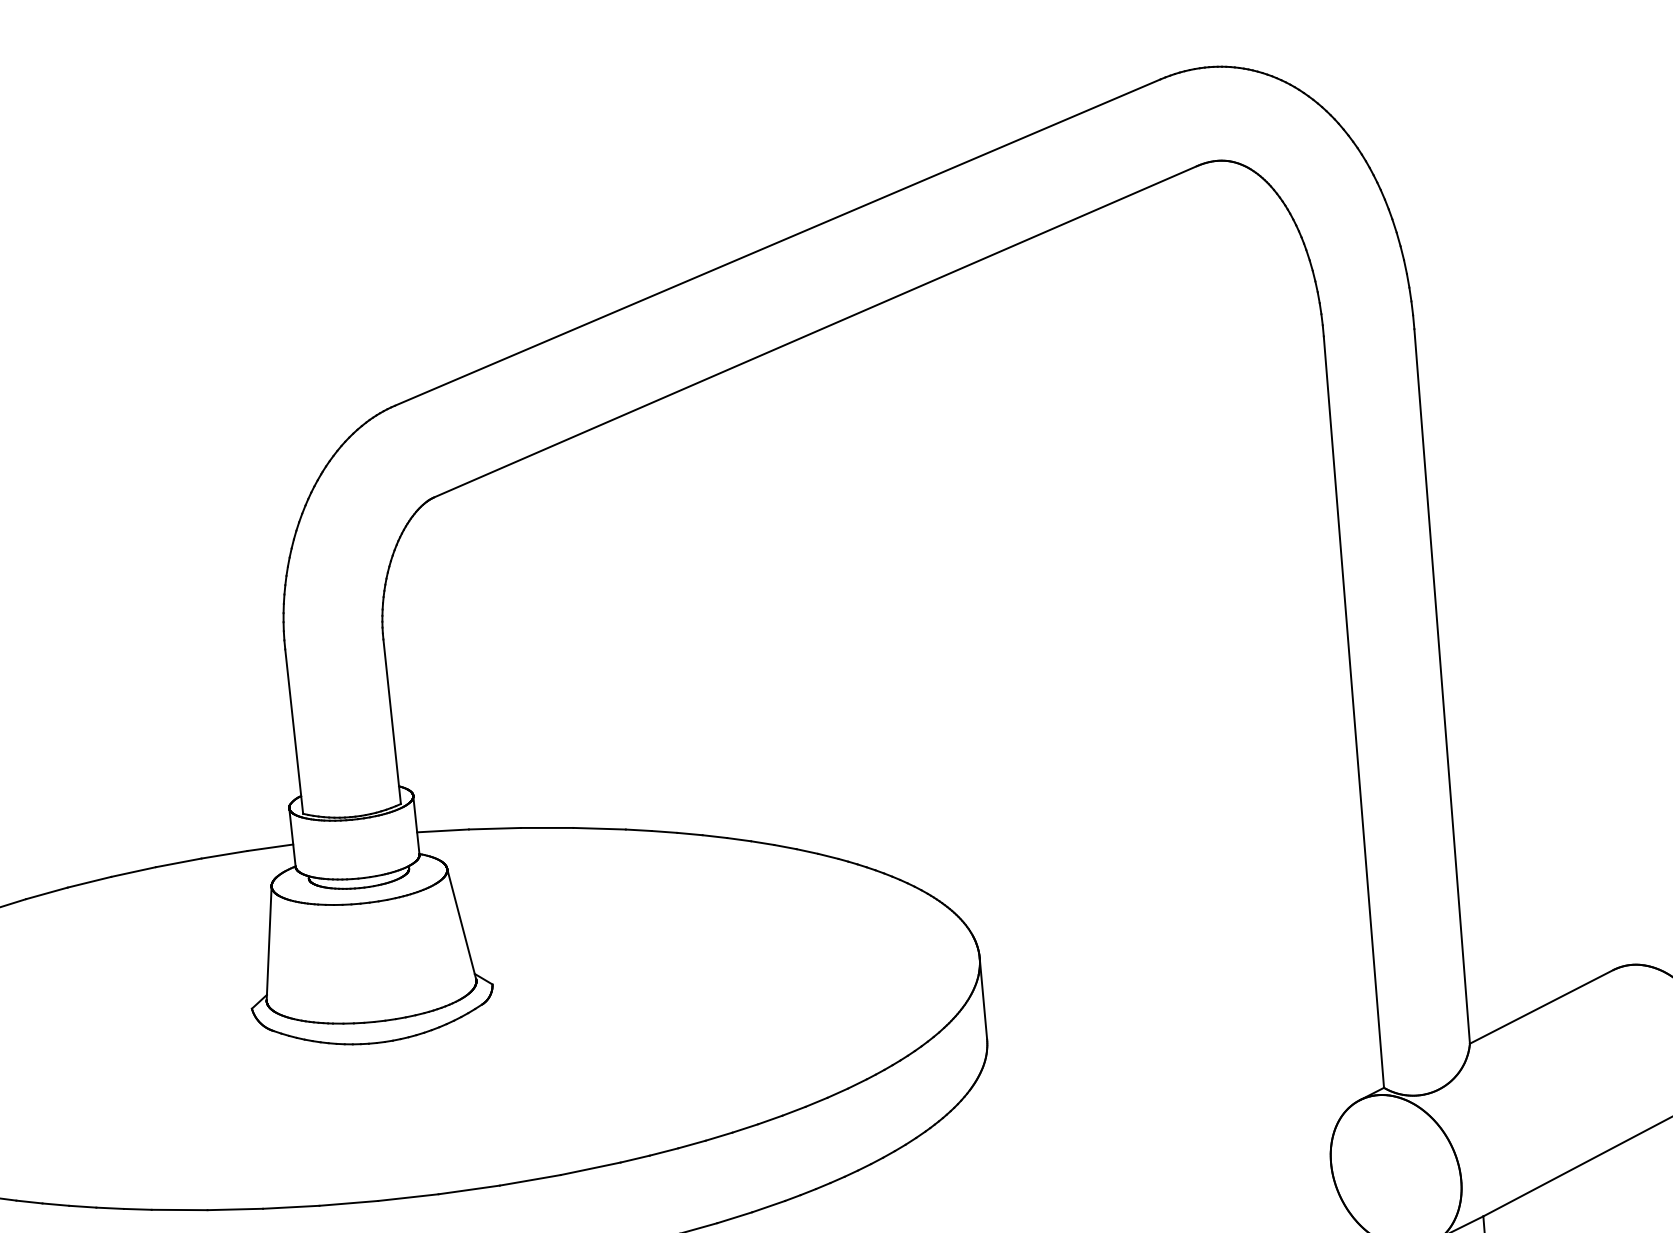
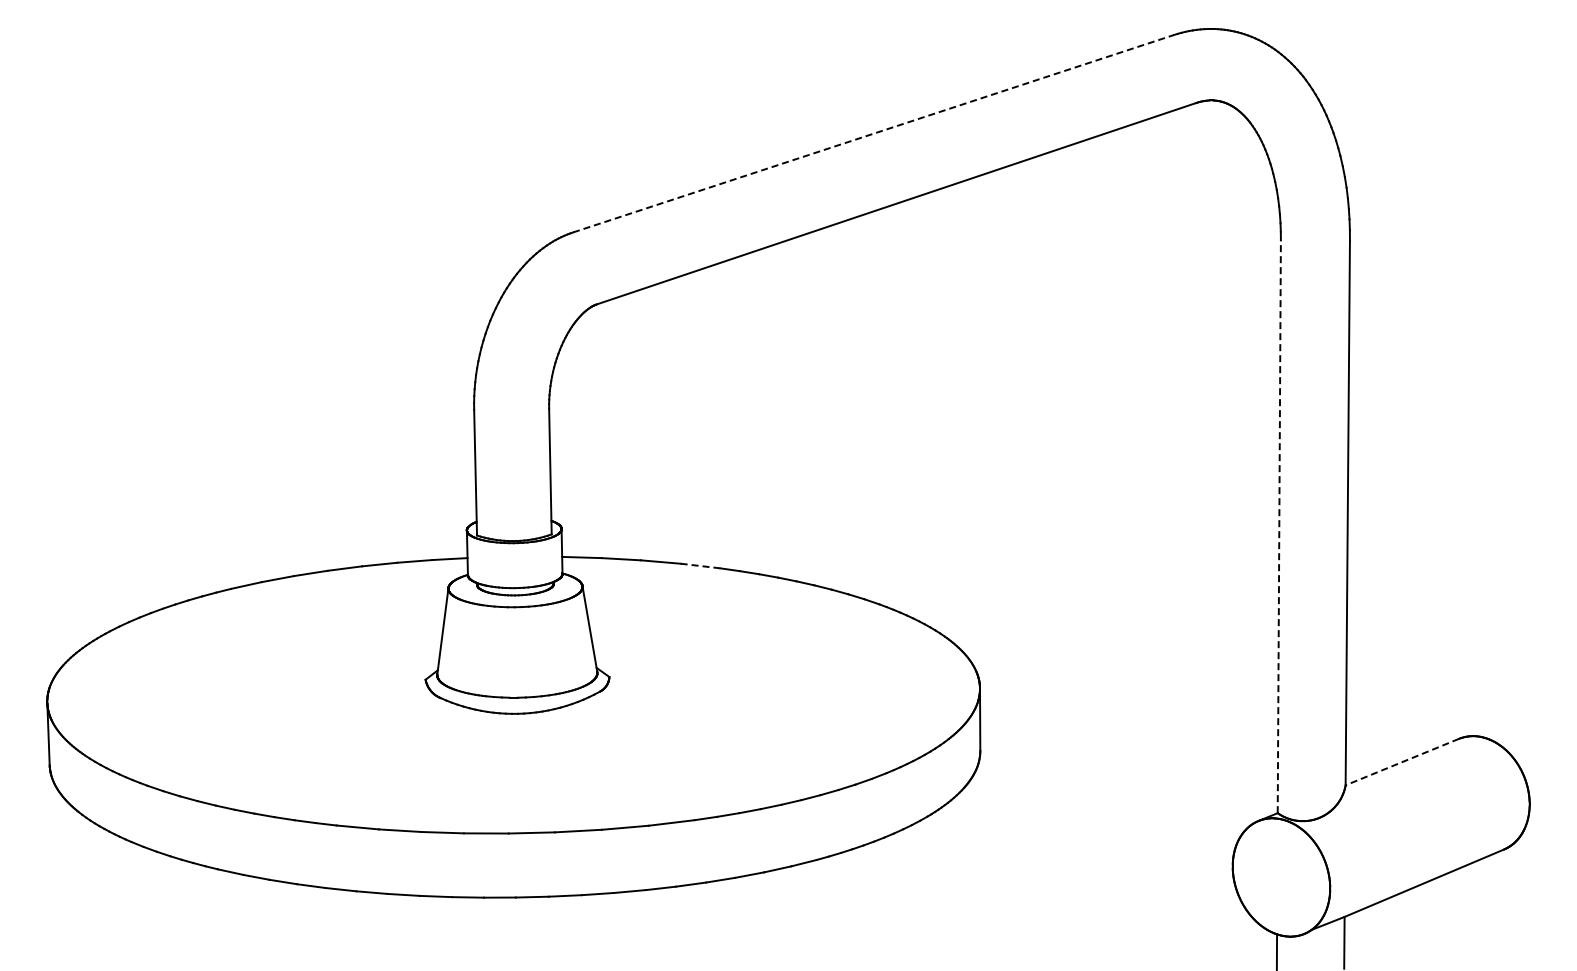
line: (779, 242) -> (874, 133), solid -> dashed
line: (1354, 711) -> (1279, 526), solid -> dashed
line: (599, 829) -> (700, 566), solid -> dashed
line: (1540, 1007) -> (1401, 762), solid -> dashed

